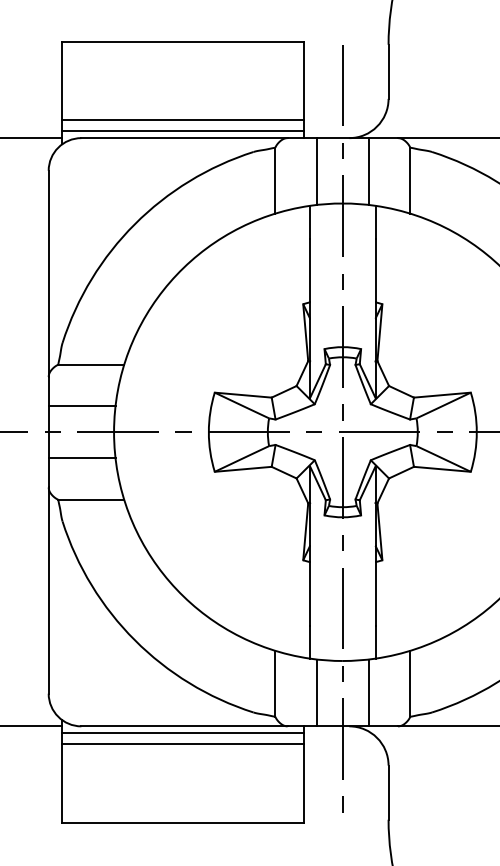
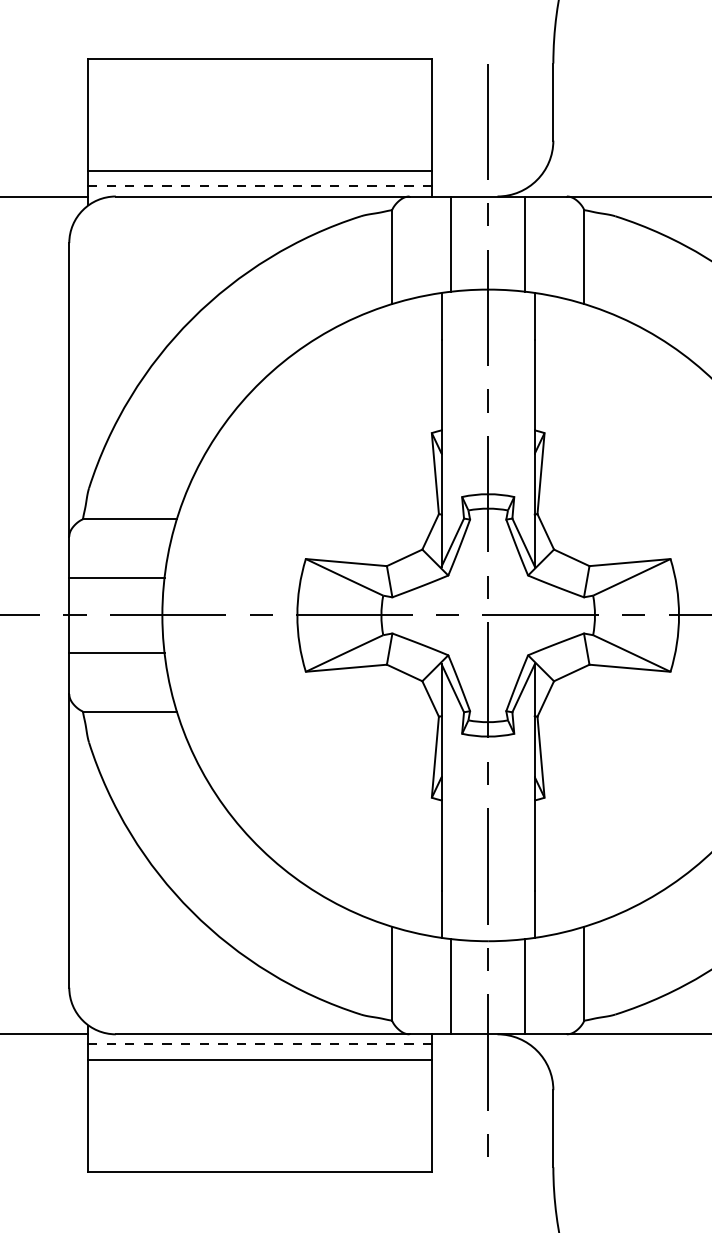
line: (182, 131) -> (260, 186), solid -> dashed
line: (182, 733) -> (259, 1044), solid -> dashed

